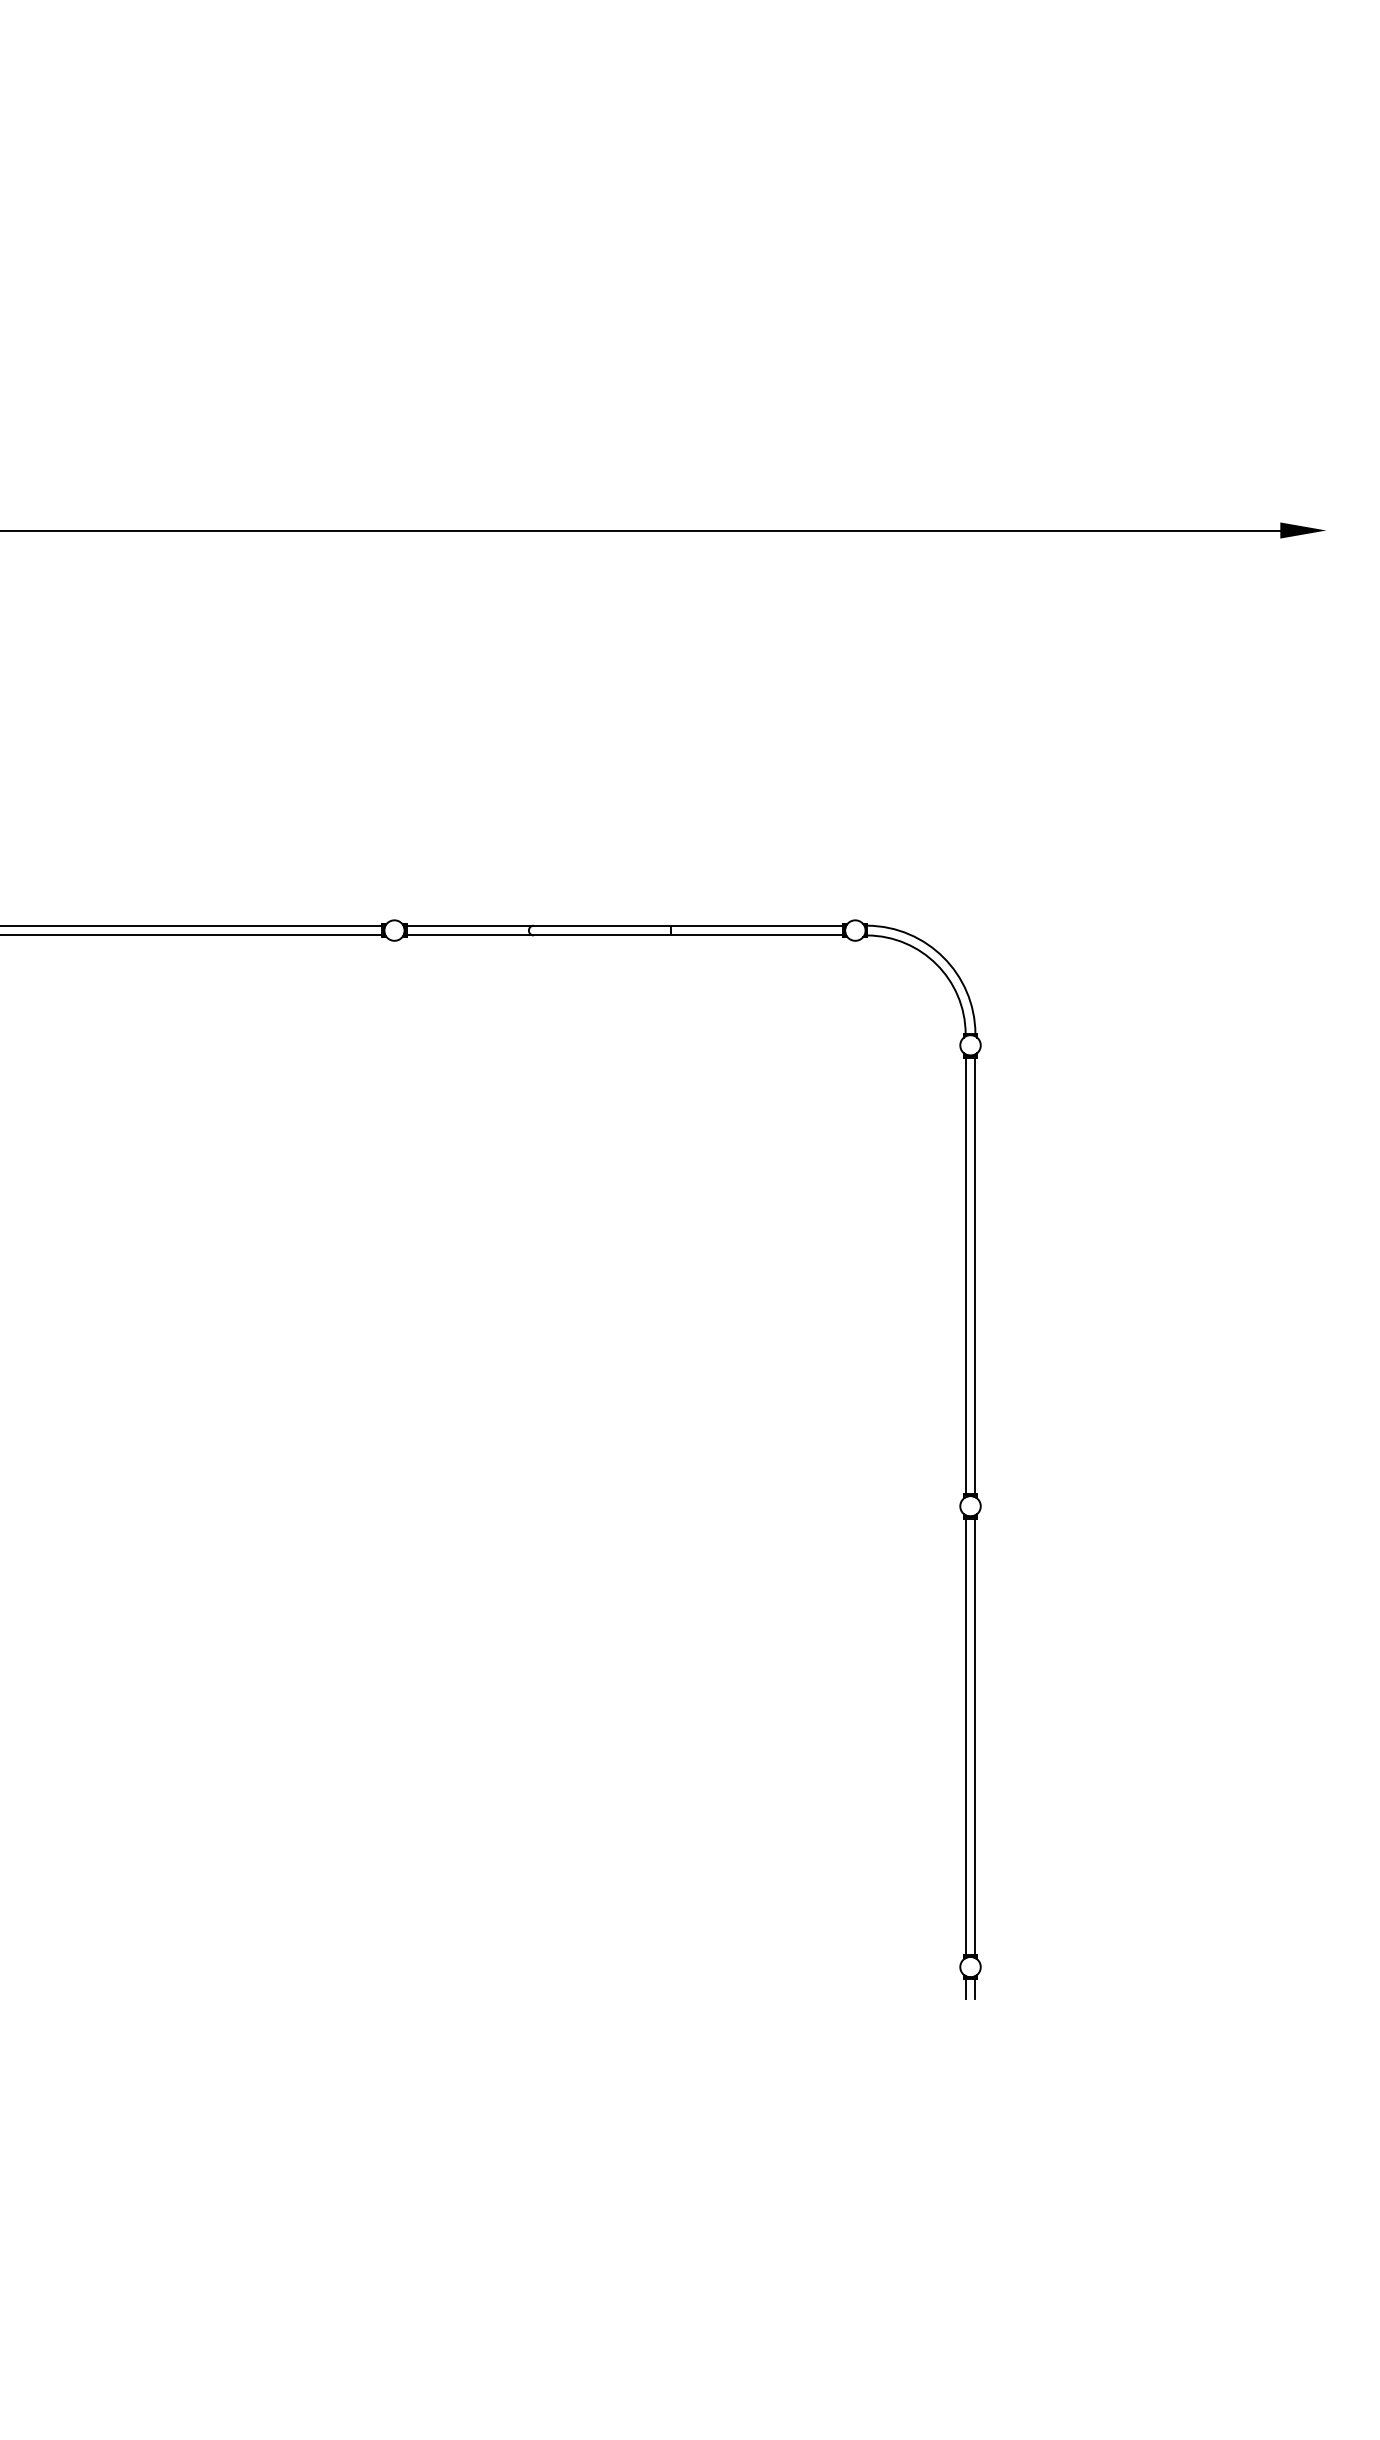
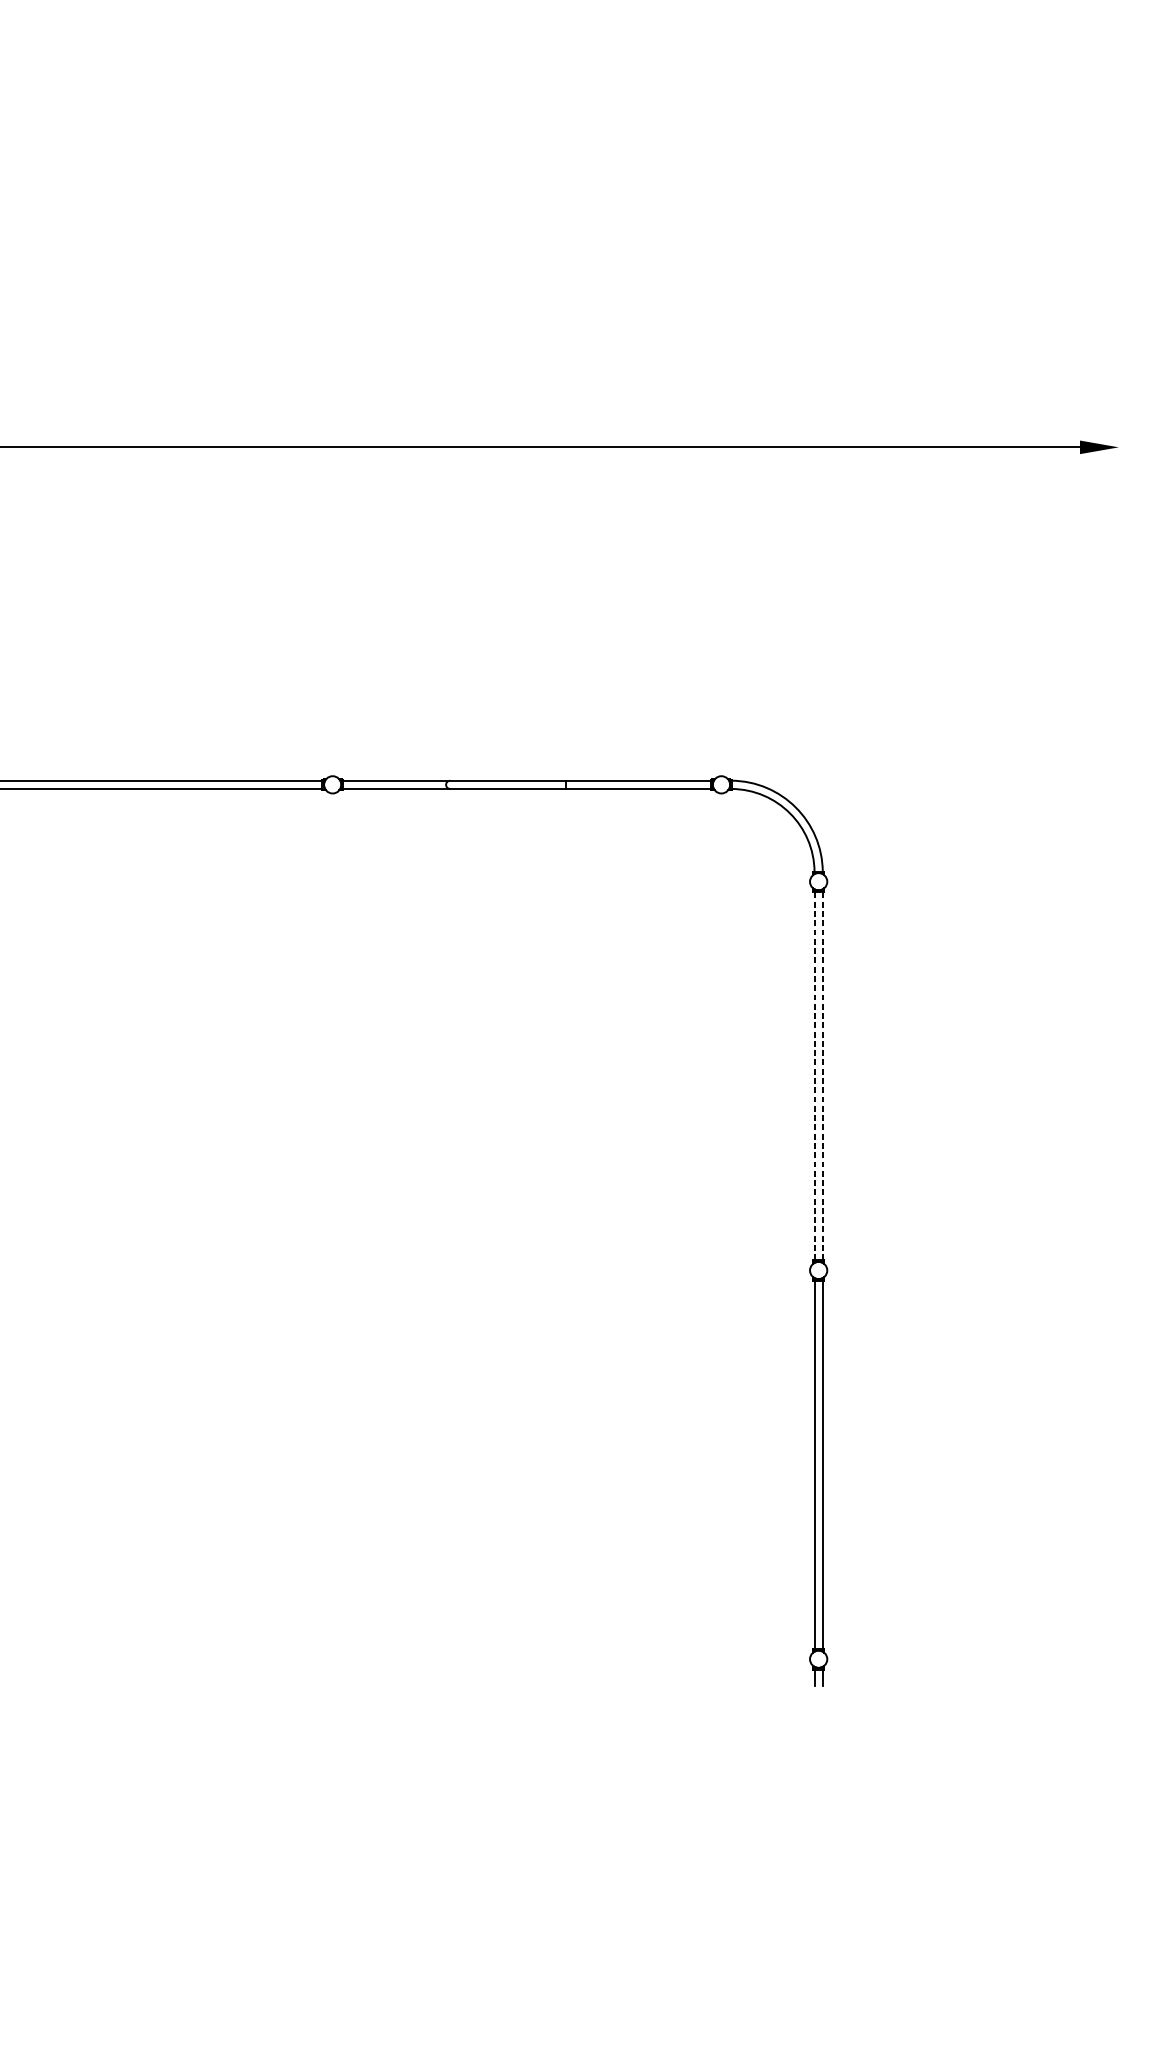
line: (965, 1275) -> (814, 1075), solid -> dashed
line: (975, 1275) -> (822, 1075), solid -> dashed

